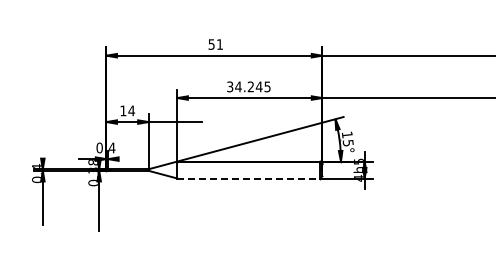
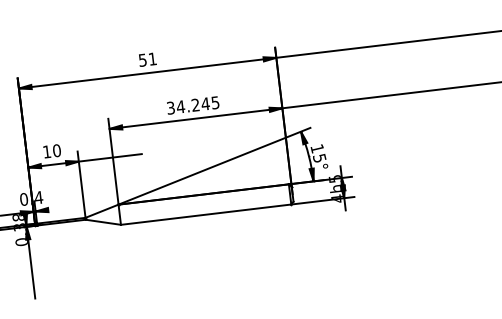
text: (131, 110) -> (56, 150), 14 -> 10
line: (249, 178) -> (206, 214), dashed -> solid

